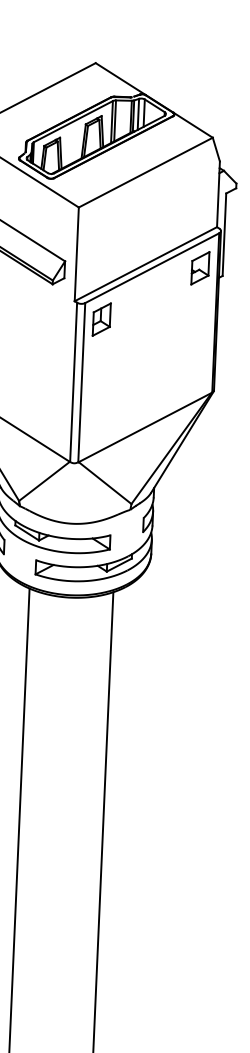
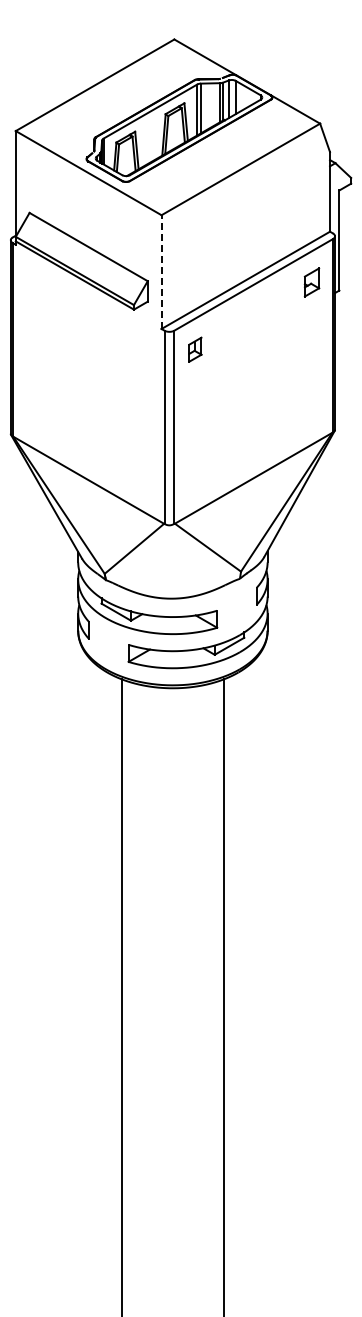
line: (76, 254) -> (161, 272), solid -> dashed
part: (199, 268) -> (311, 282), size x0.7
part: (101, 319) -> (195, 349), size x0.6

